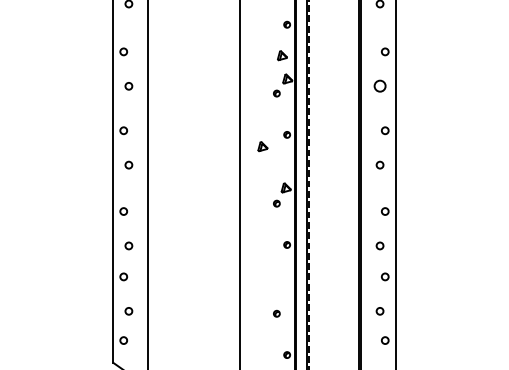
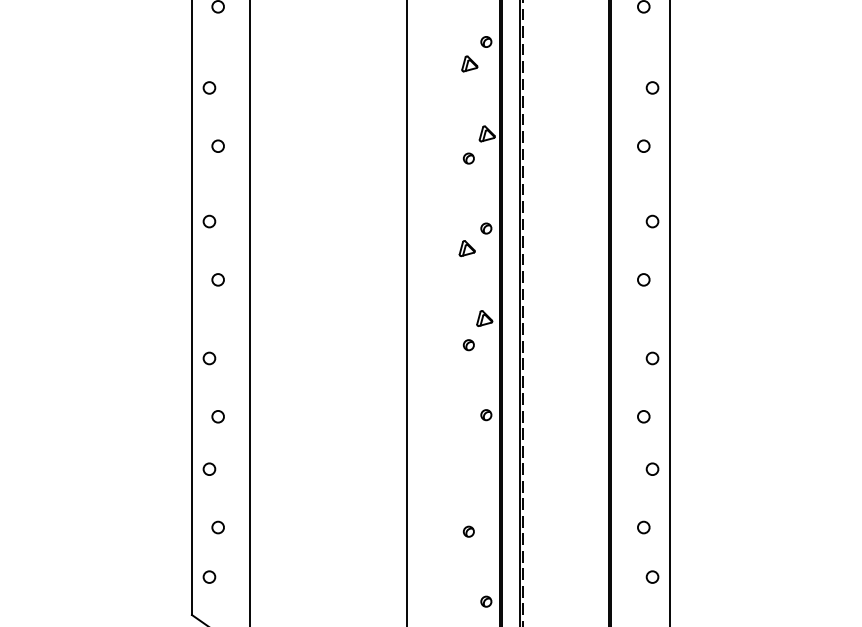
part: (282, 55) -> (469, 63), moved
circle: (379, 86) -> (642, 146), size x0.62
part: (262, 146) -> (466, 248), moved

